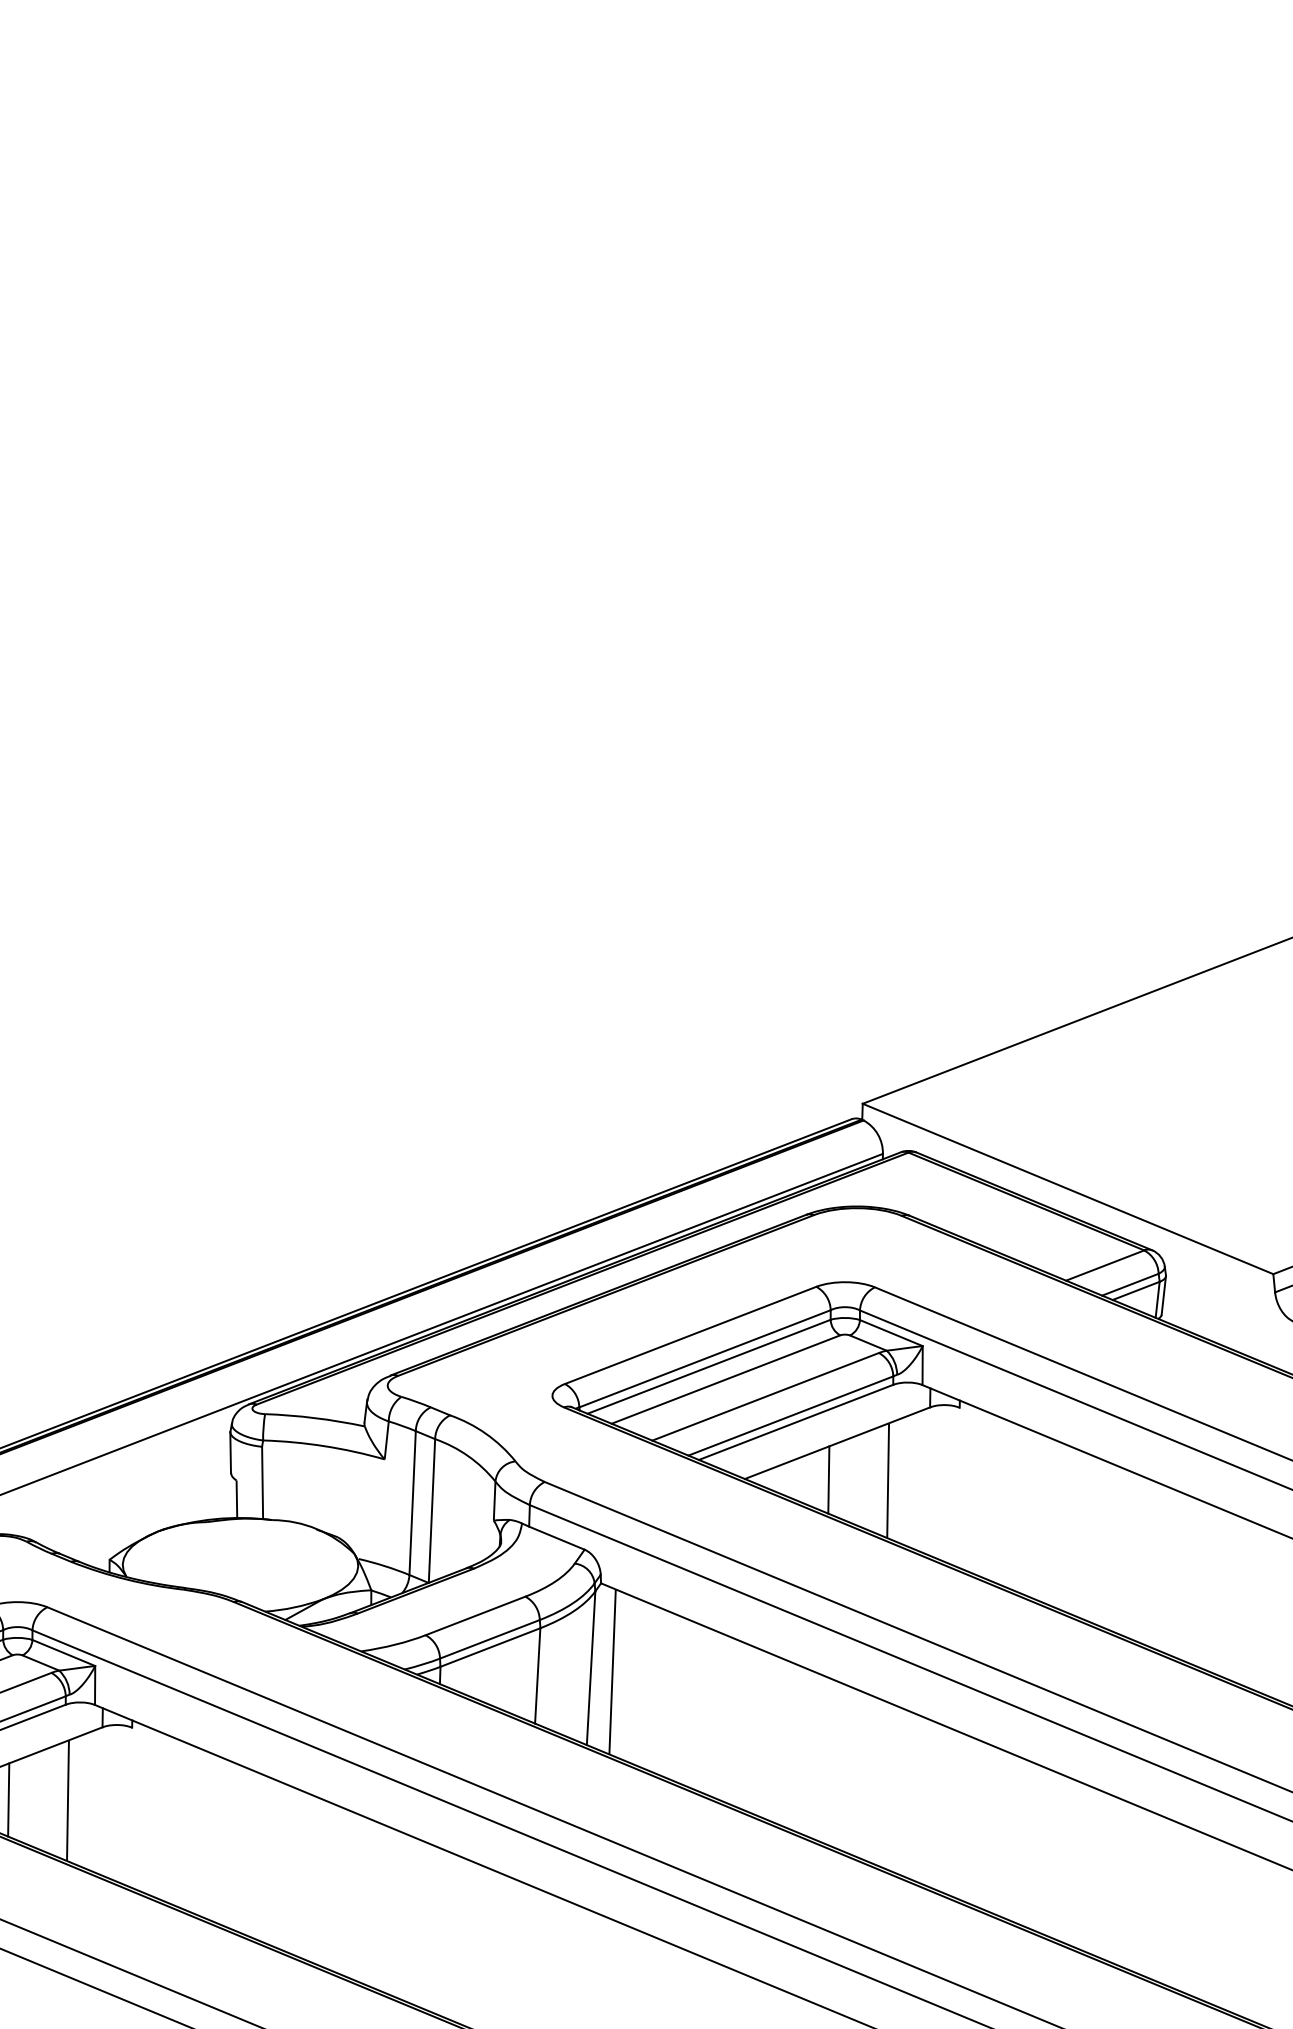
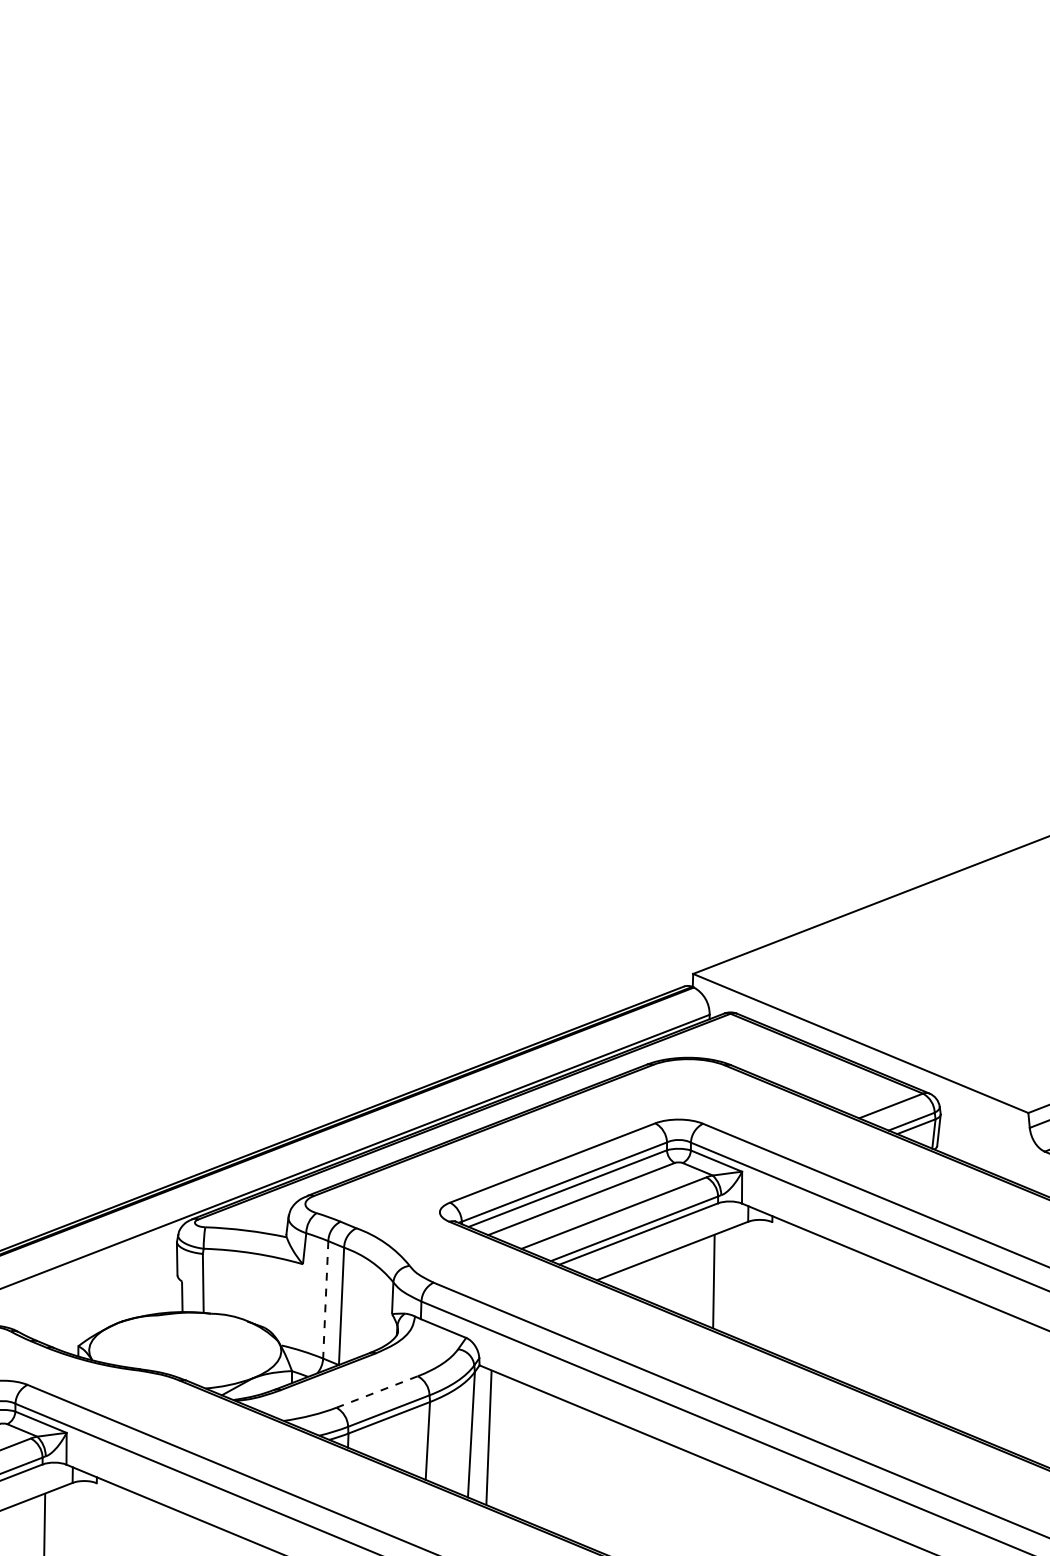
line: (828, 1479) -> (665, 1280), removed
line: (412, 1503) -> (325, 1300), solid -> dashed
line: (476, 1615) -> (377, 1391), solid -> dashed

